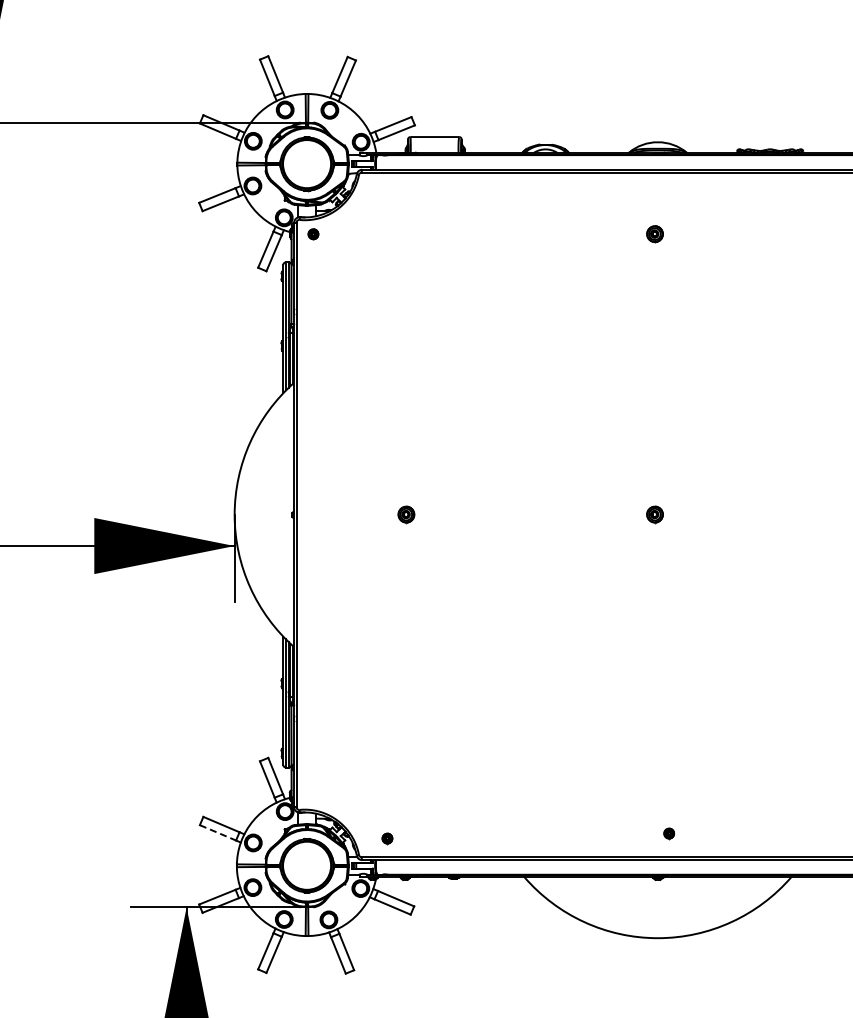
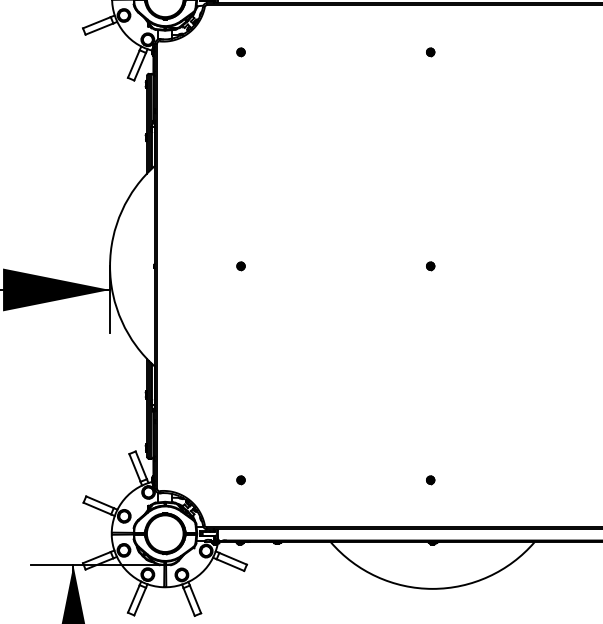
part: (313, 234) -> (241, 52), moved
part: (655, 234) -> (430, 52), size x0.62
part: (406, 515) -> (241, 266), size x0.62
part: (655, 515) -> (430, 266), size x0.62
line: (217, 832) -> (96, 508), dashed -> solid
part: (669, 833) -> (430, 480), moved
part: (387, 838) -> (241, 480), moved

